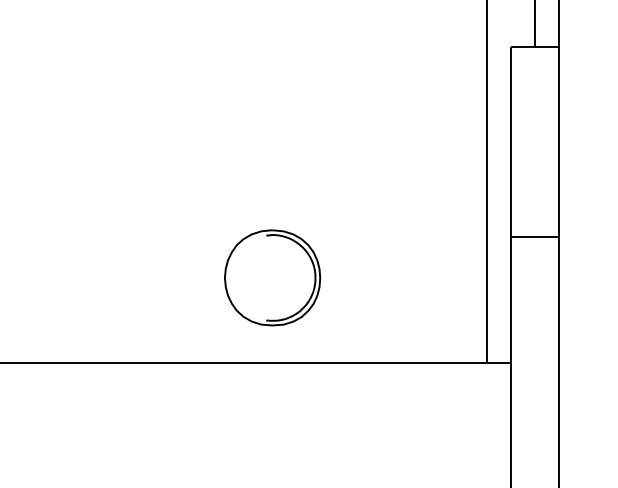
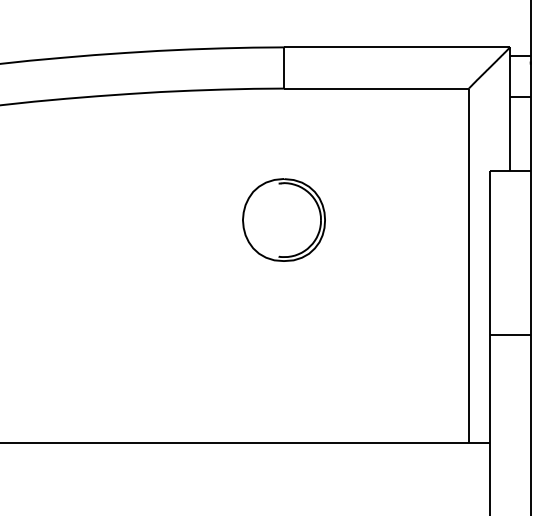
part: (271, 277) -> (283, 219), moved

